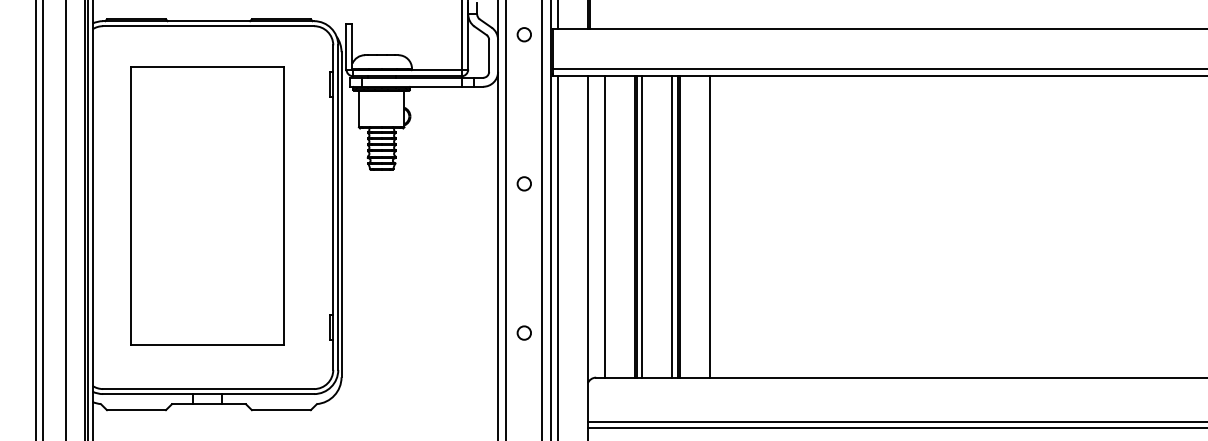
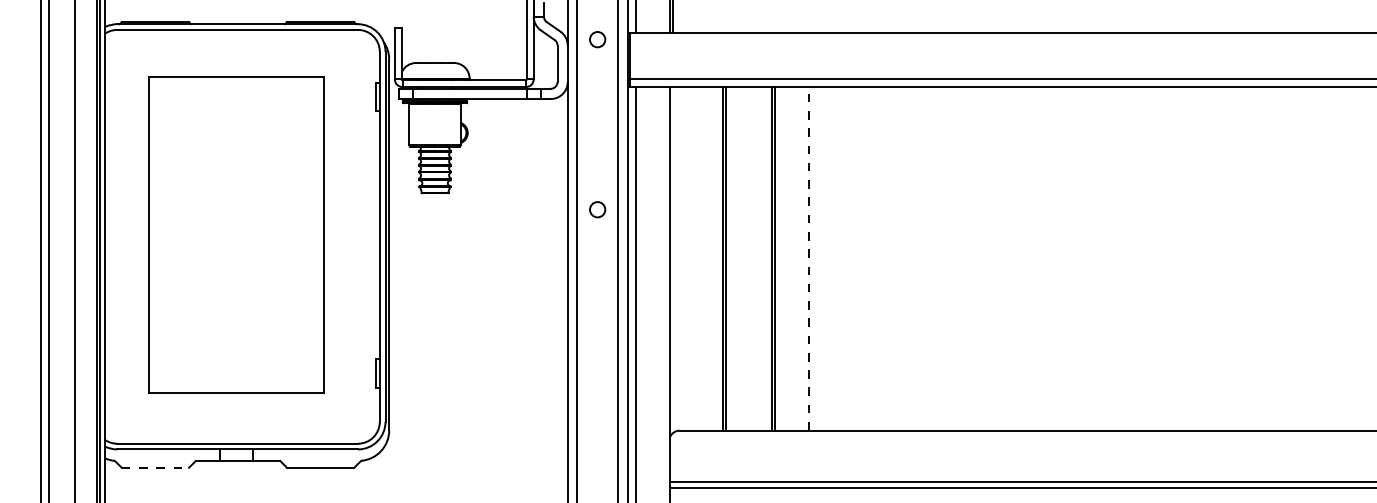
line: (604, 226) -> (689, 258), removed
line: (642, 226) -> (732, 258), removed
line: (672, 226) -> (766, 258), removed
line: (709, 227) -> (808, 259), solid -> dashed
circle: (523, 332) -> (596, 379), removed
line: (136, 410) -> (155, 468), solid -> dashed

